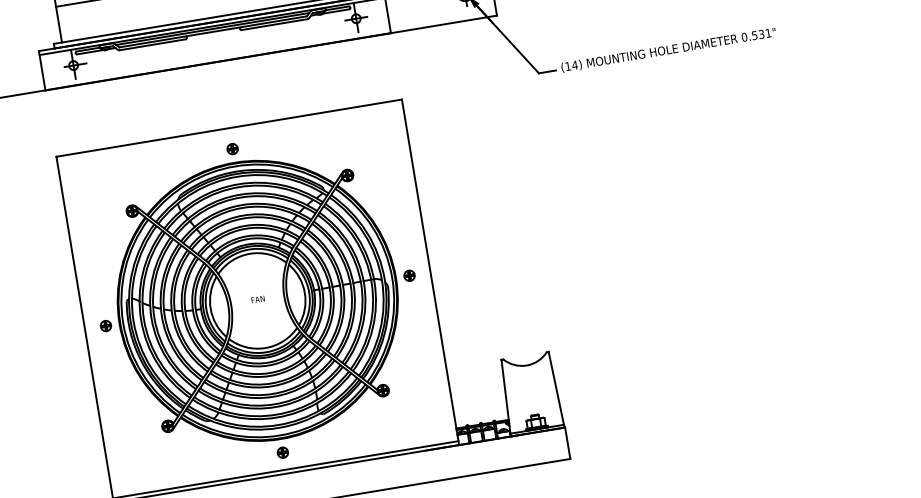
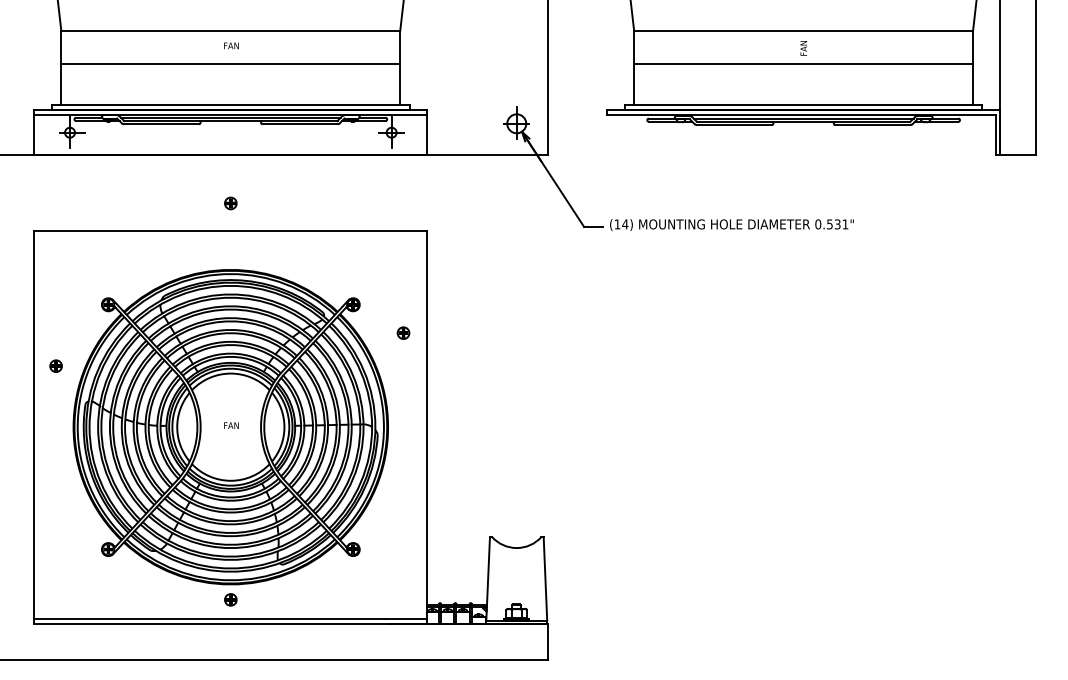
part: (232, 149) -> (230, 203), moved
part: (409, 275) -> (403, 332), moved
part: (105, 325) -> (55, 365), moved

